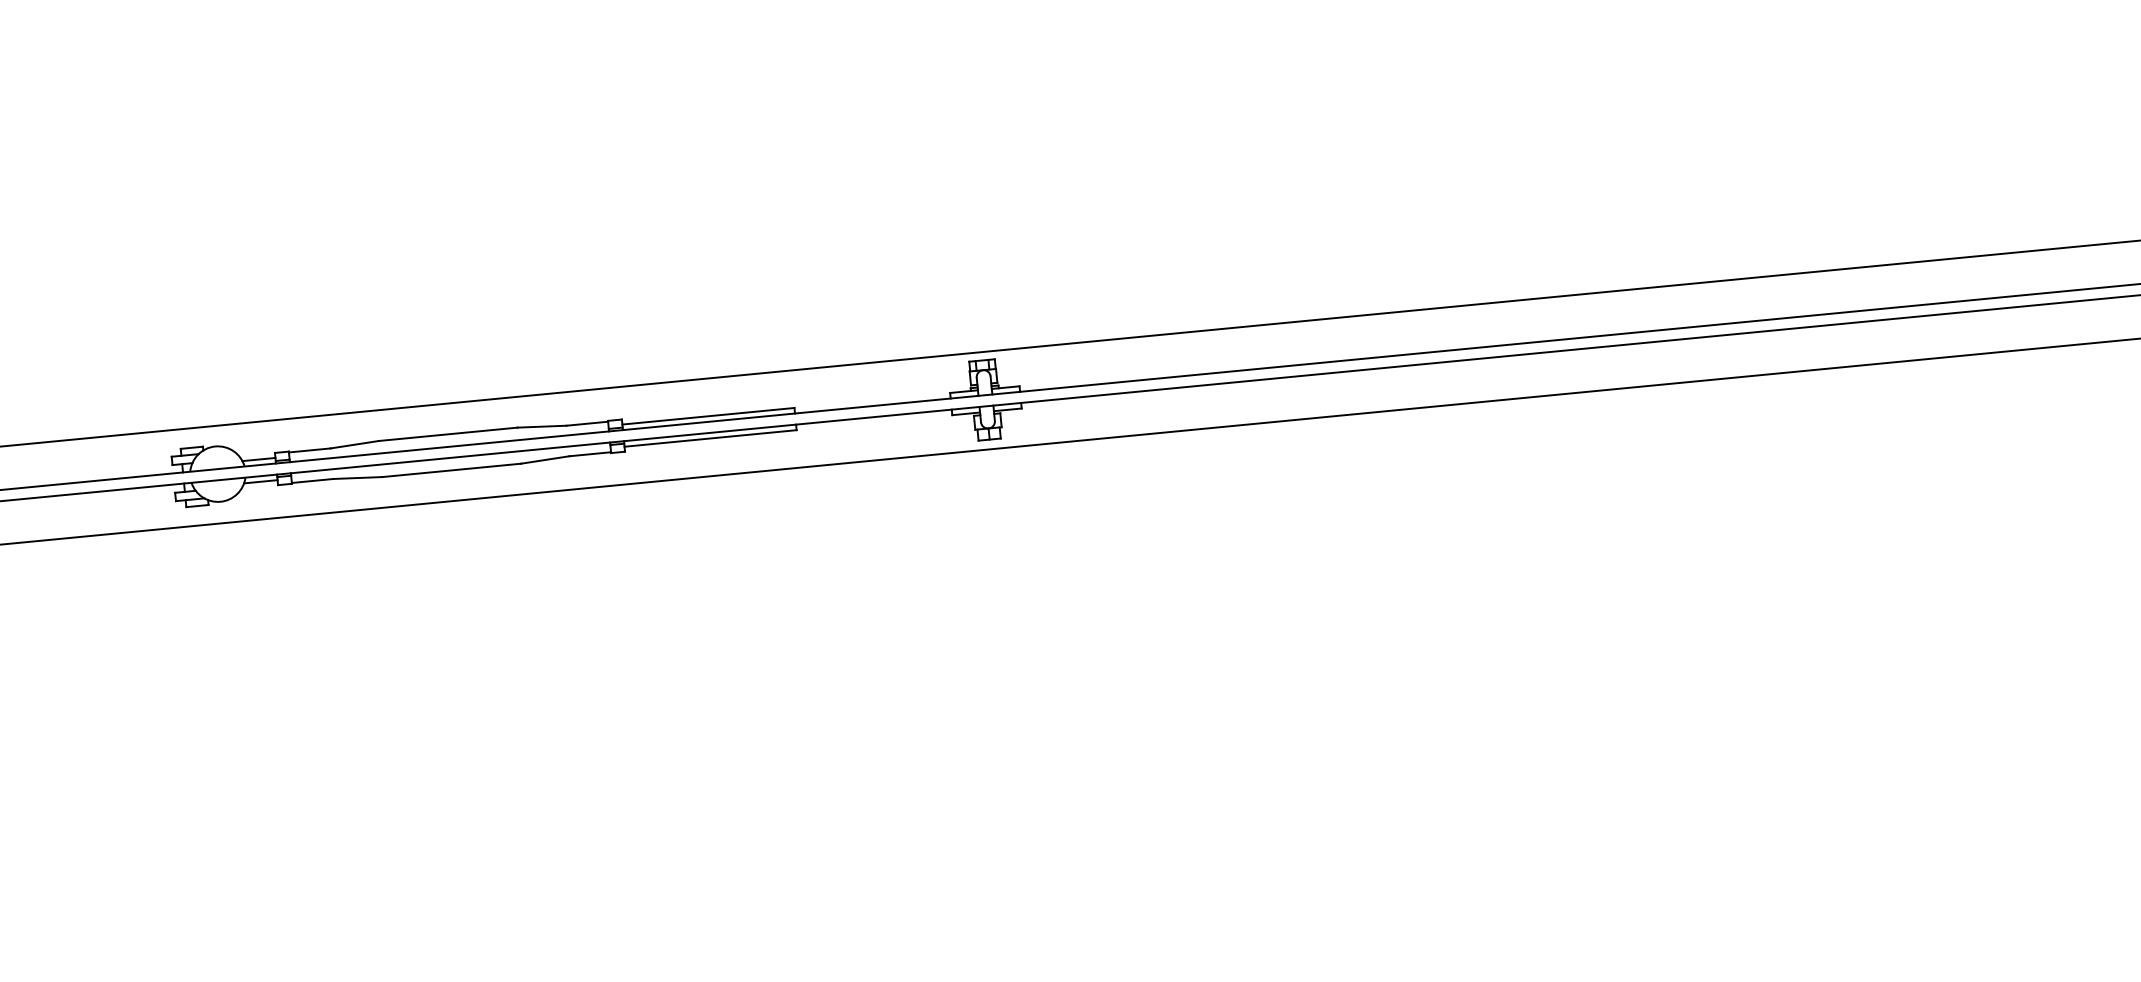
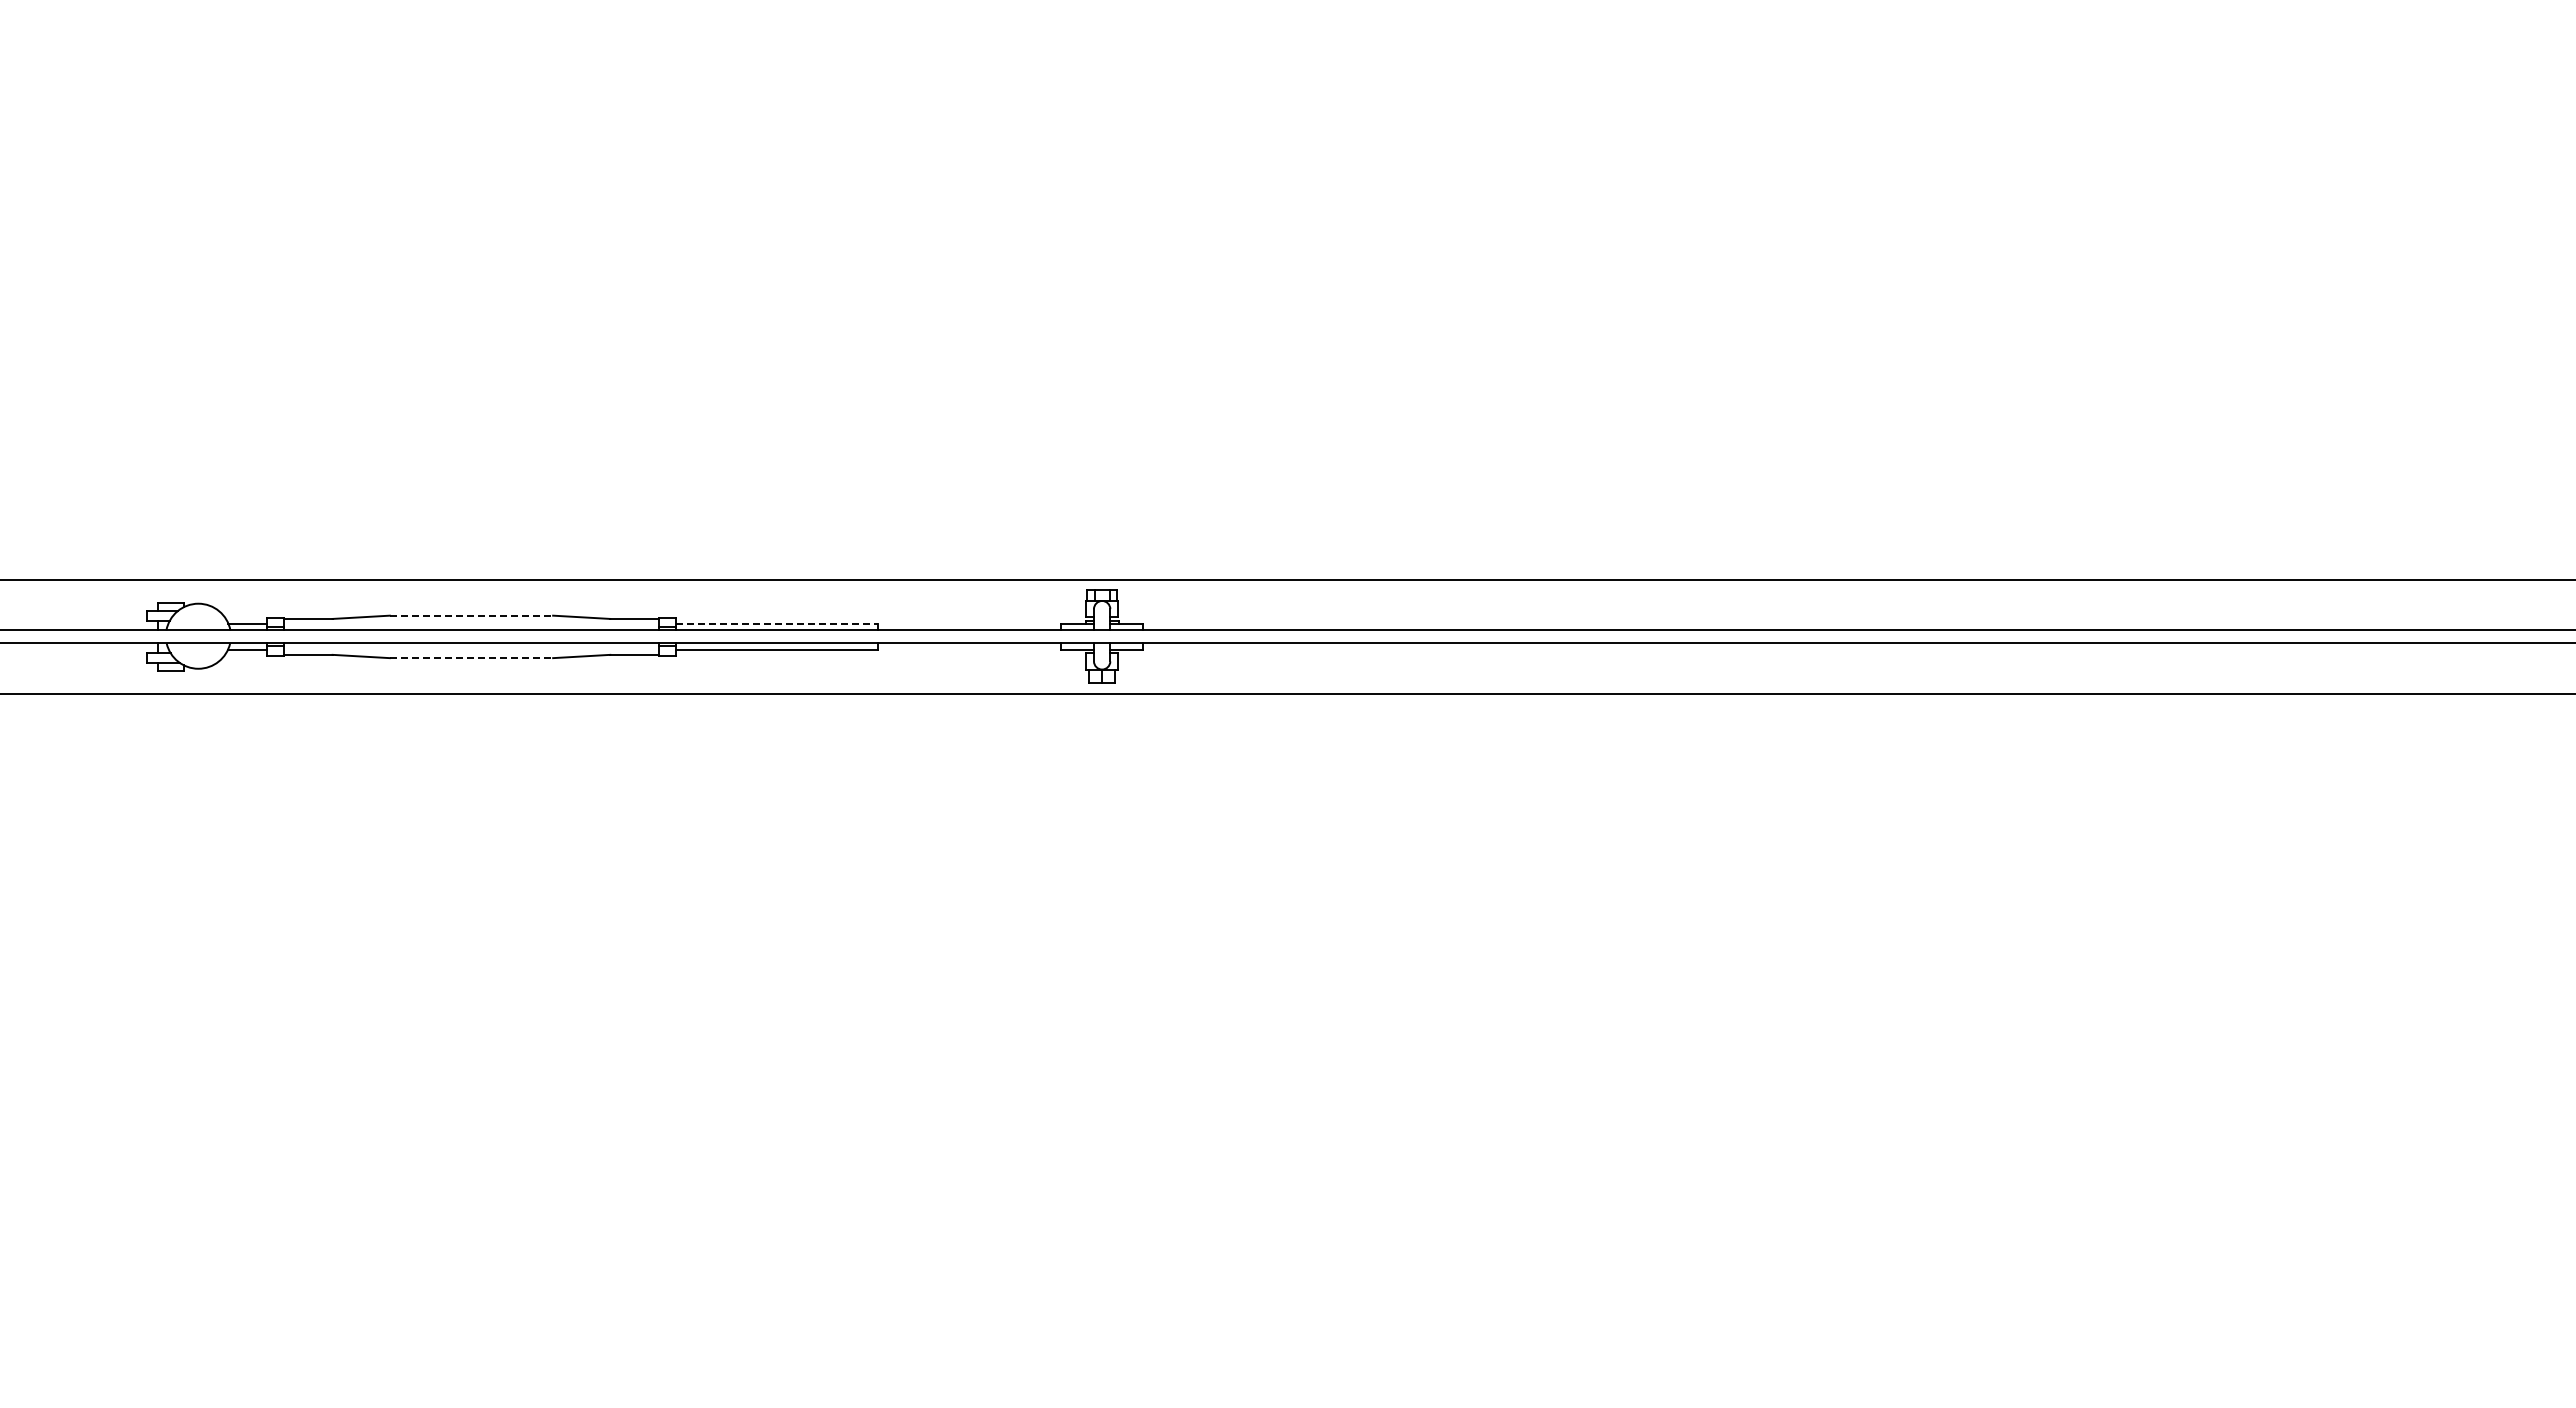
line: (708, 415) -> (777, 623), solid -> dashed
line: (448, 434) -> (471, 615), solid -> dashed
line: (451, 470) -> (471, 658), solid -> dashed

